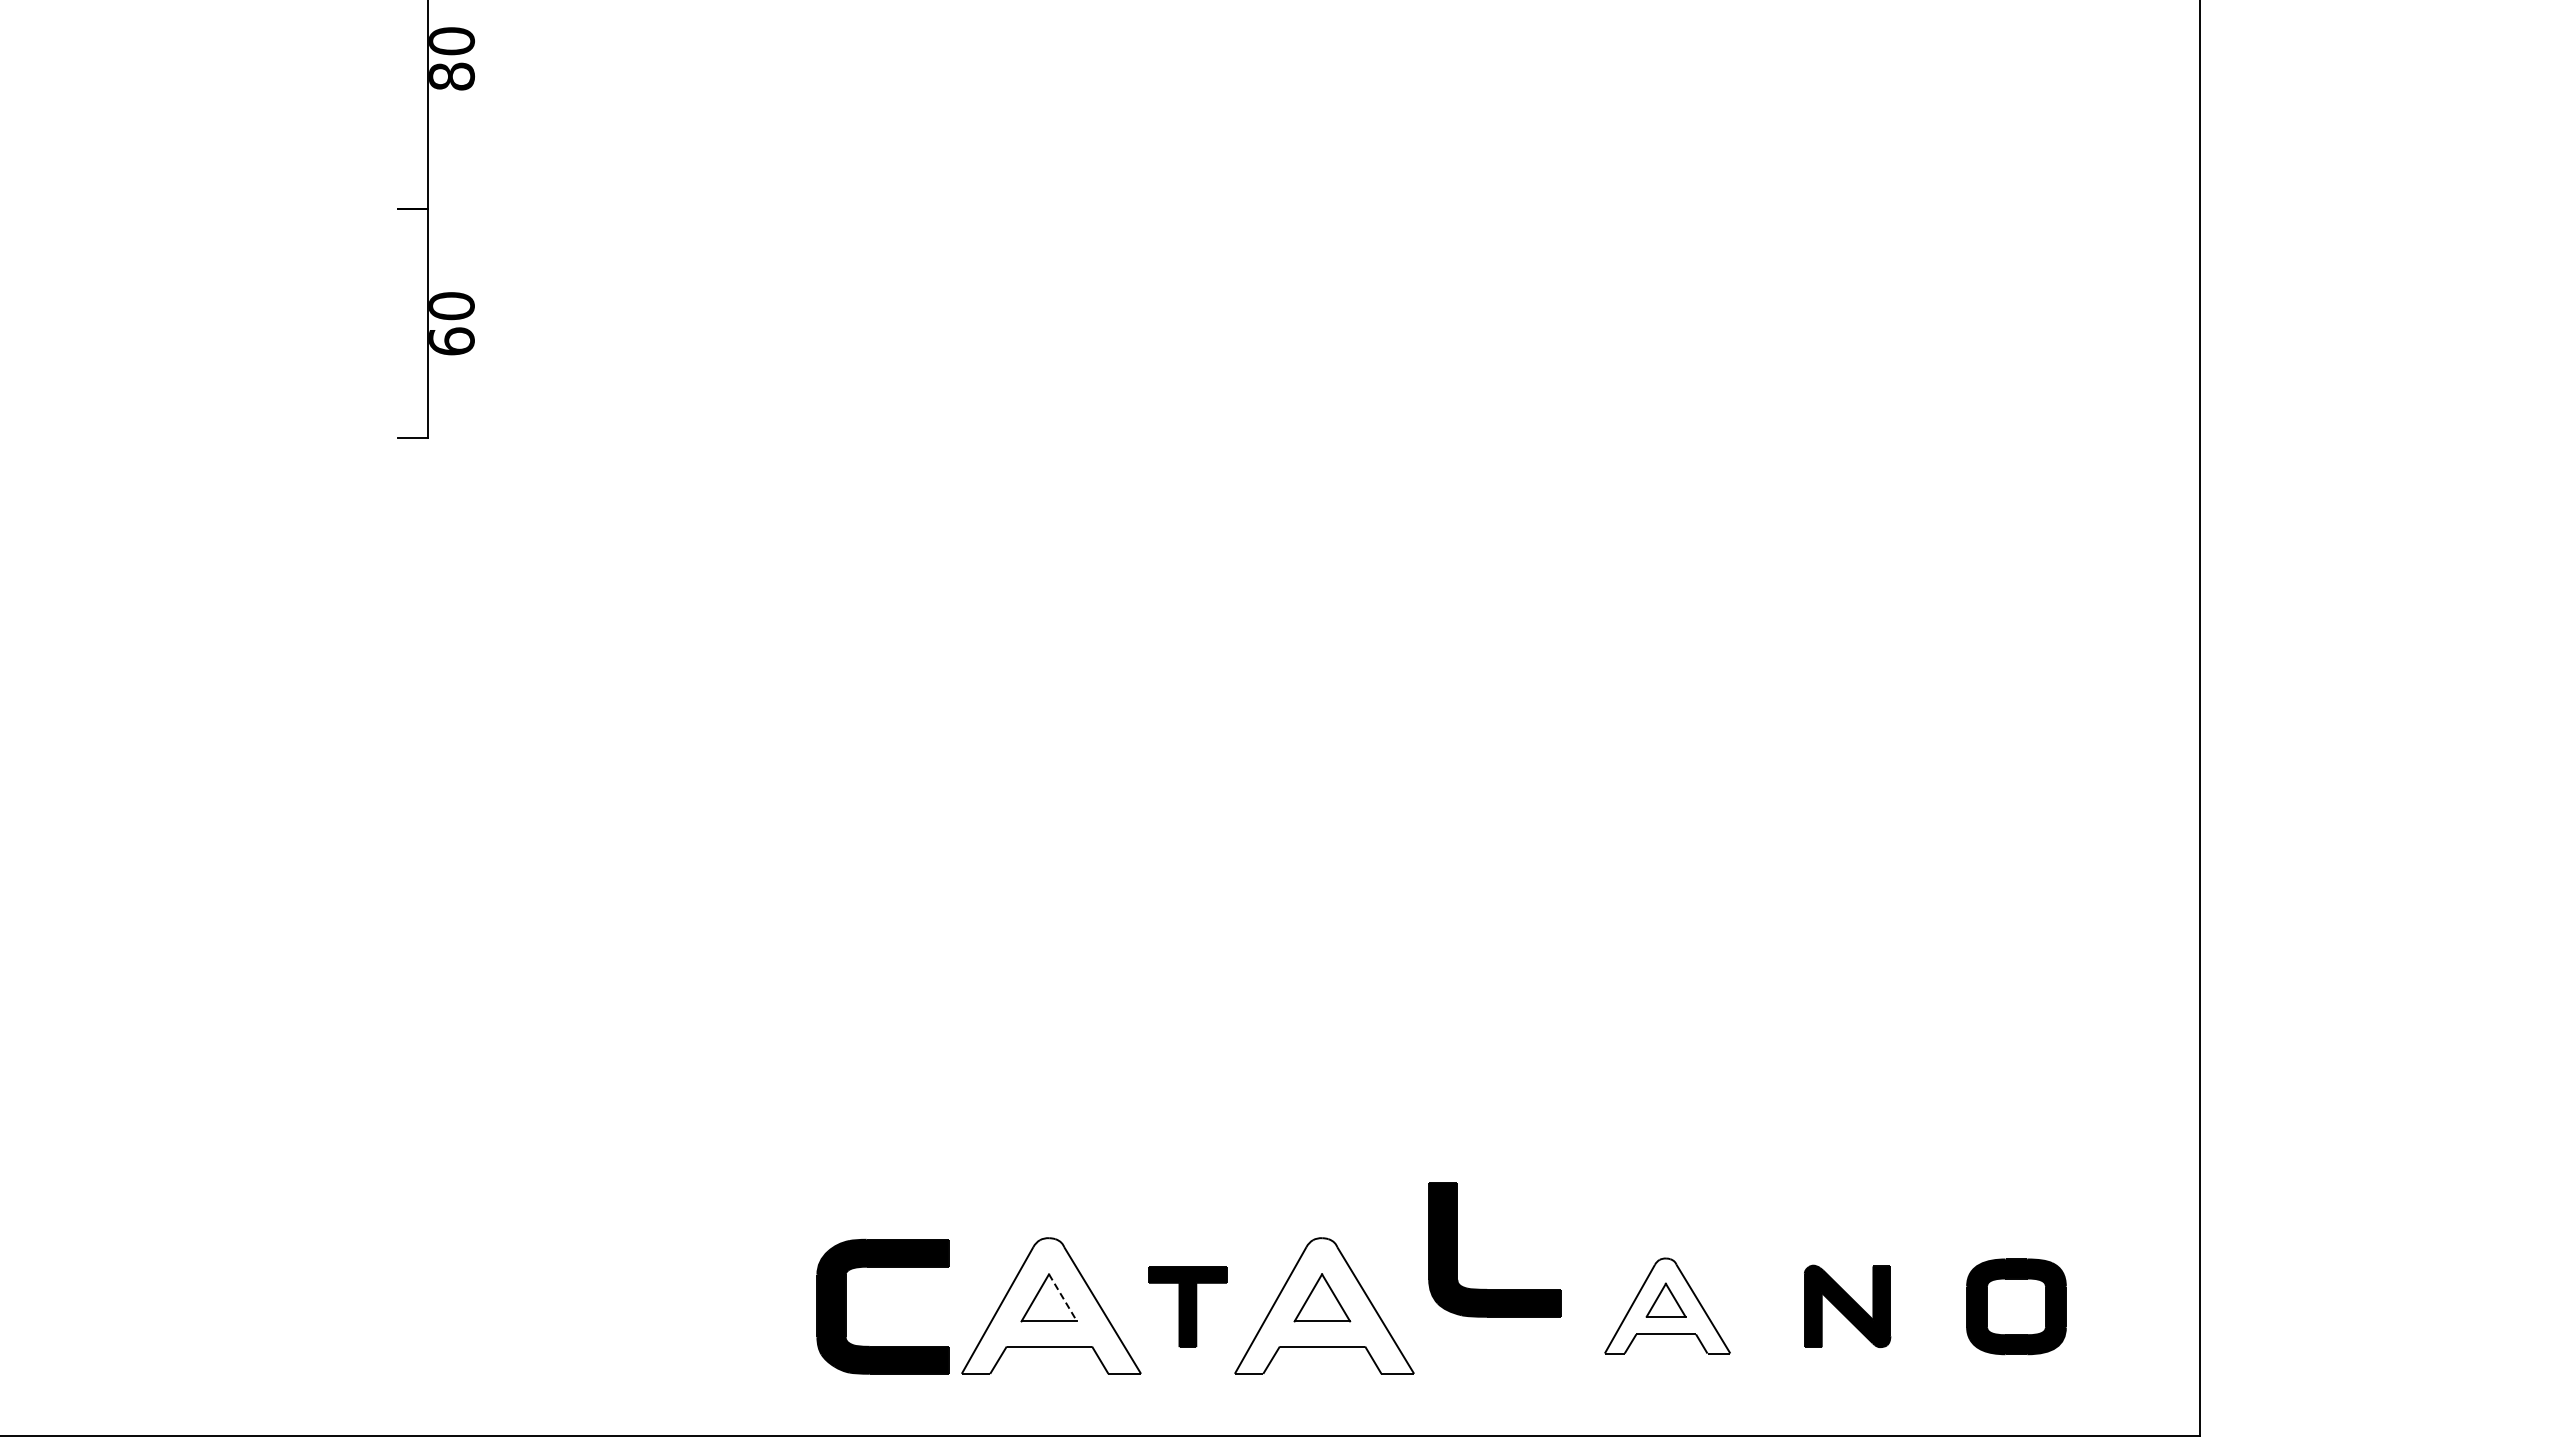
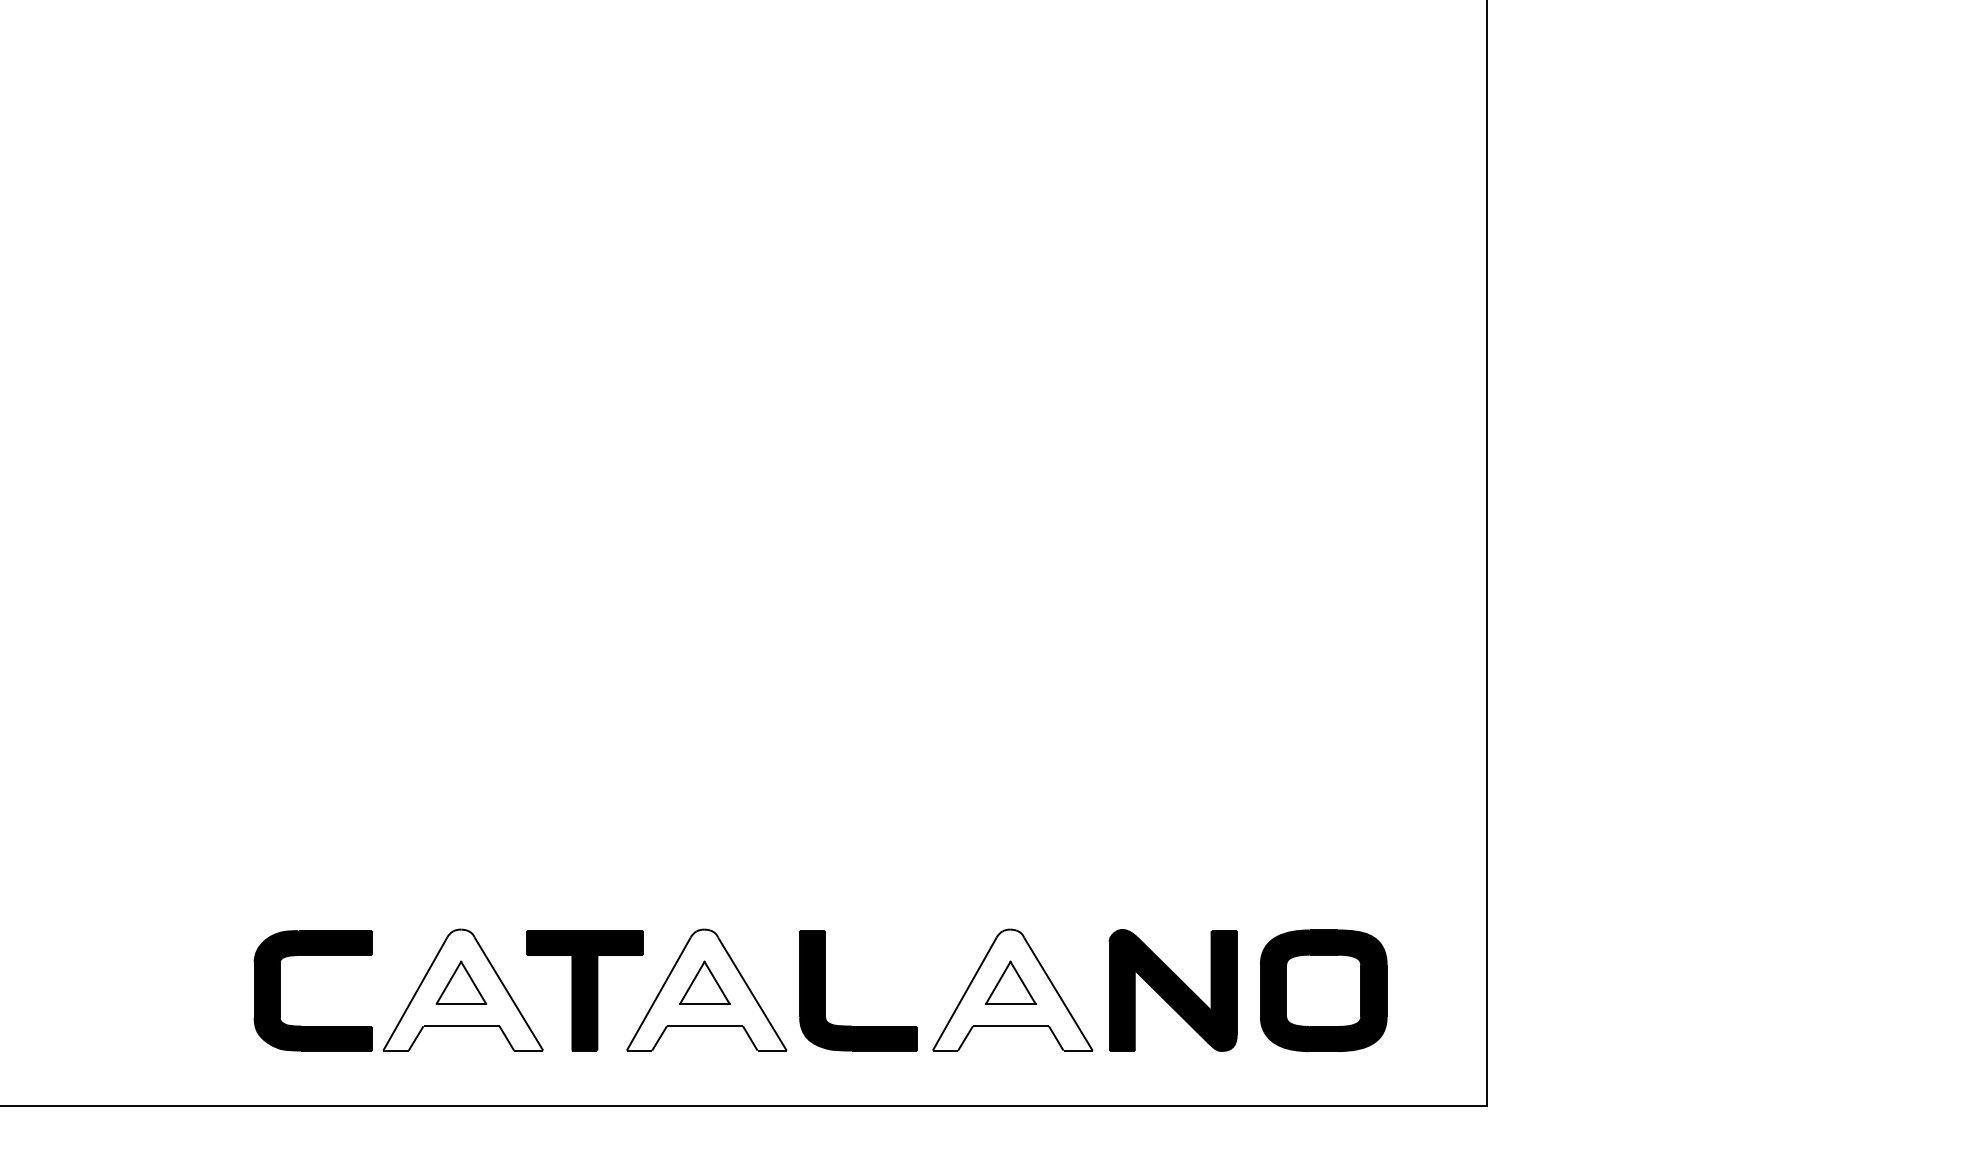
part: (1457, 1249) -> (825, 990), moved
line: (1063, 1298) -> (474, 983), dashed -> solid
part: (1667, 1305) -> (1012, 989), size x1.43
part: (1187, 1306) -> (584, 990), size x1.67
part: (1847, 1306) -> (1173, 990), size x1.67
part: (2016, 1306) -> (1323, 990), size x1.43

